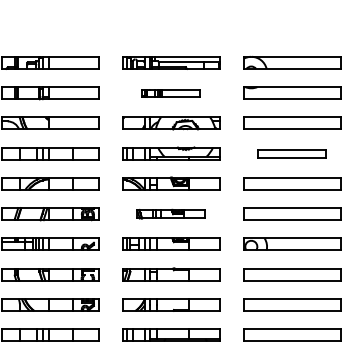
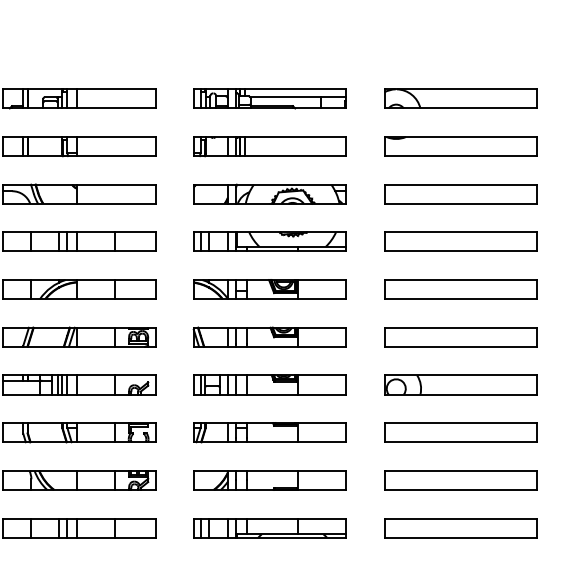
part: (171, 93) -> (270, 147), size x1.67
part: (292, 153) -> (461, 241), size x1.43
part: (171, 214) -> (270, 337), size x1.43

